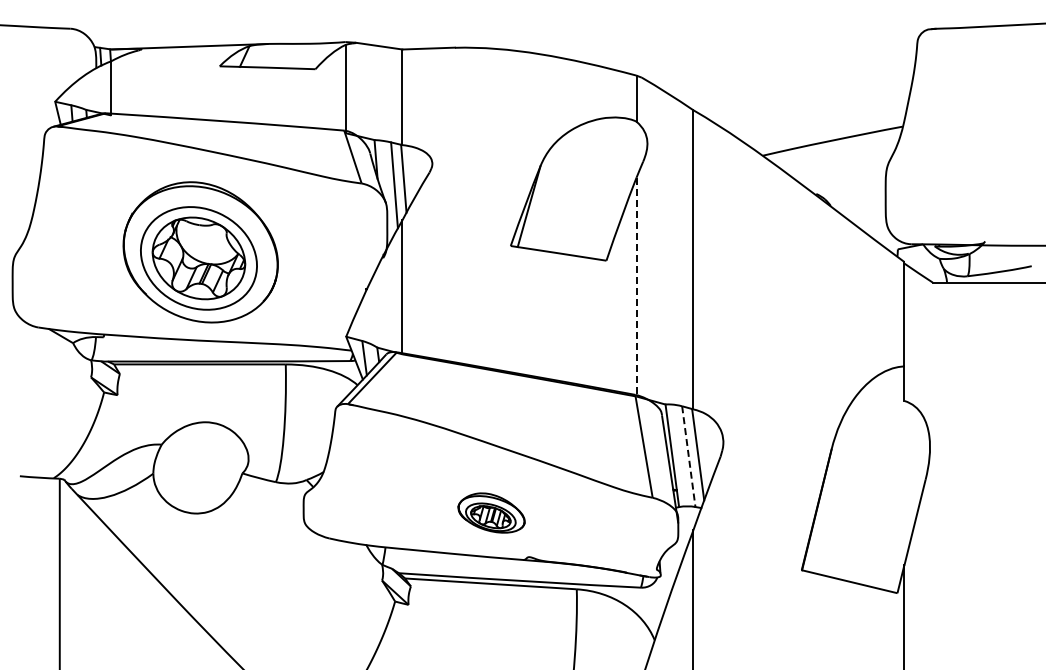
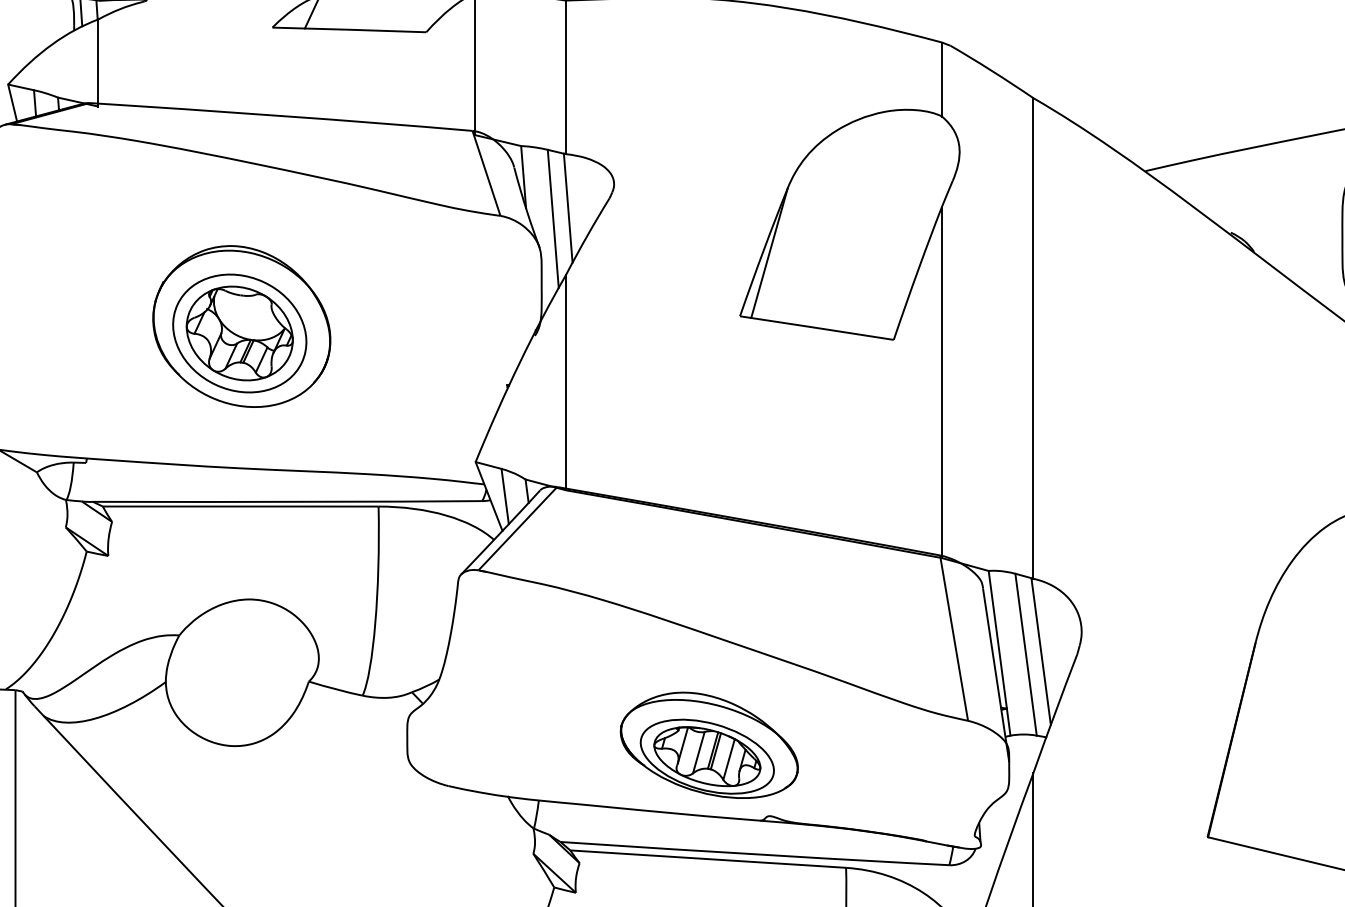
part: (200, 252) -> (241, 326), size x0.71
line: (636, 287) -> (942, 382), dashed -> solid
line: (688, 456) -> (1025, 654), dashed -> solid
part: (491, 512) -> (709, 744), size x1.67

